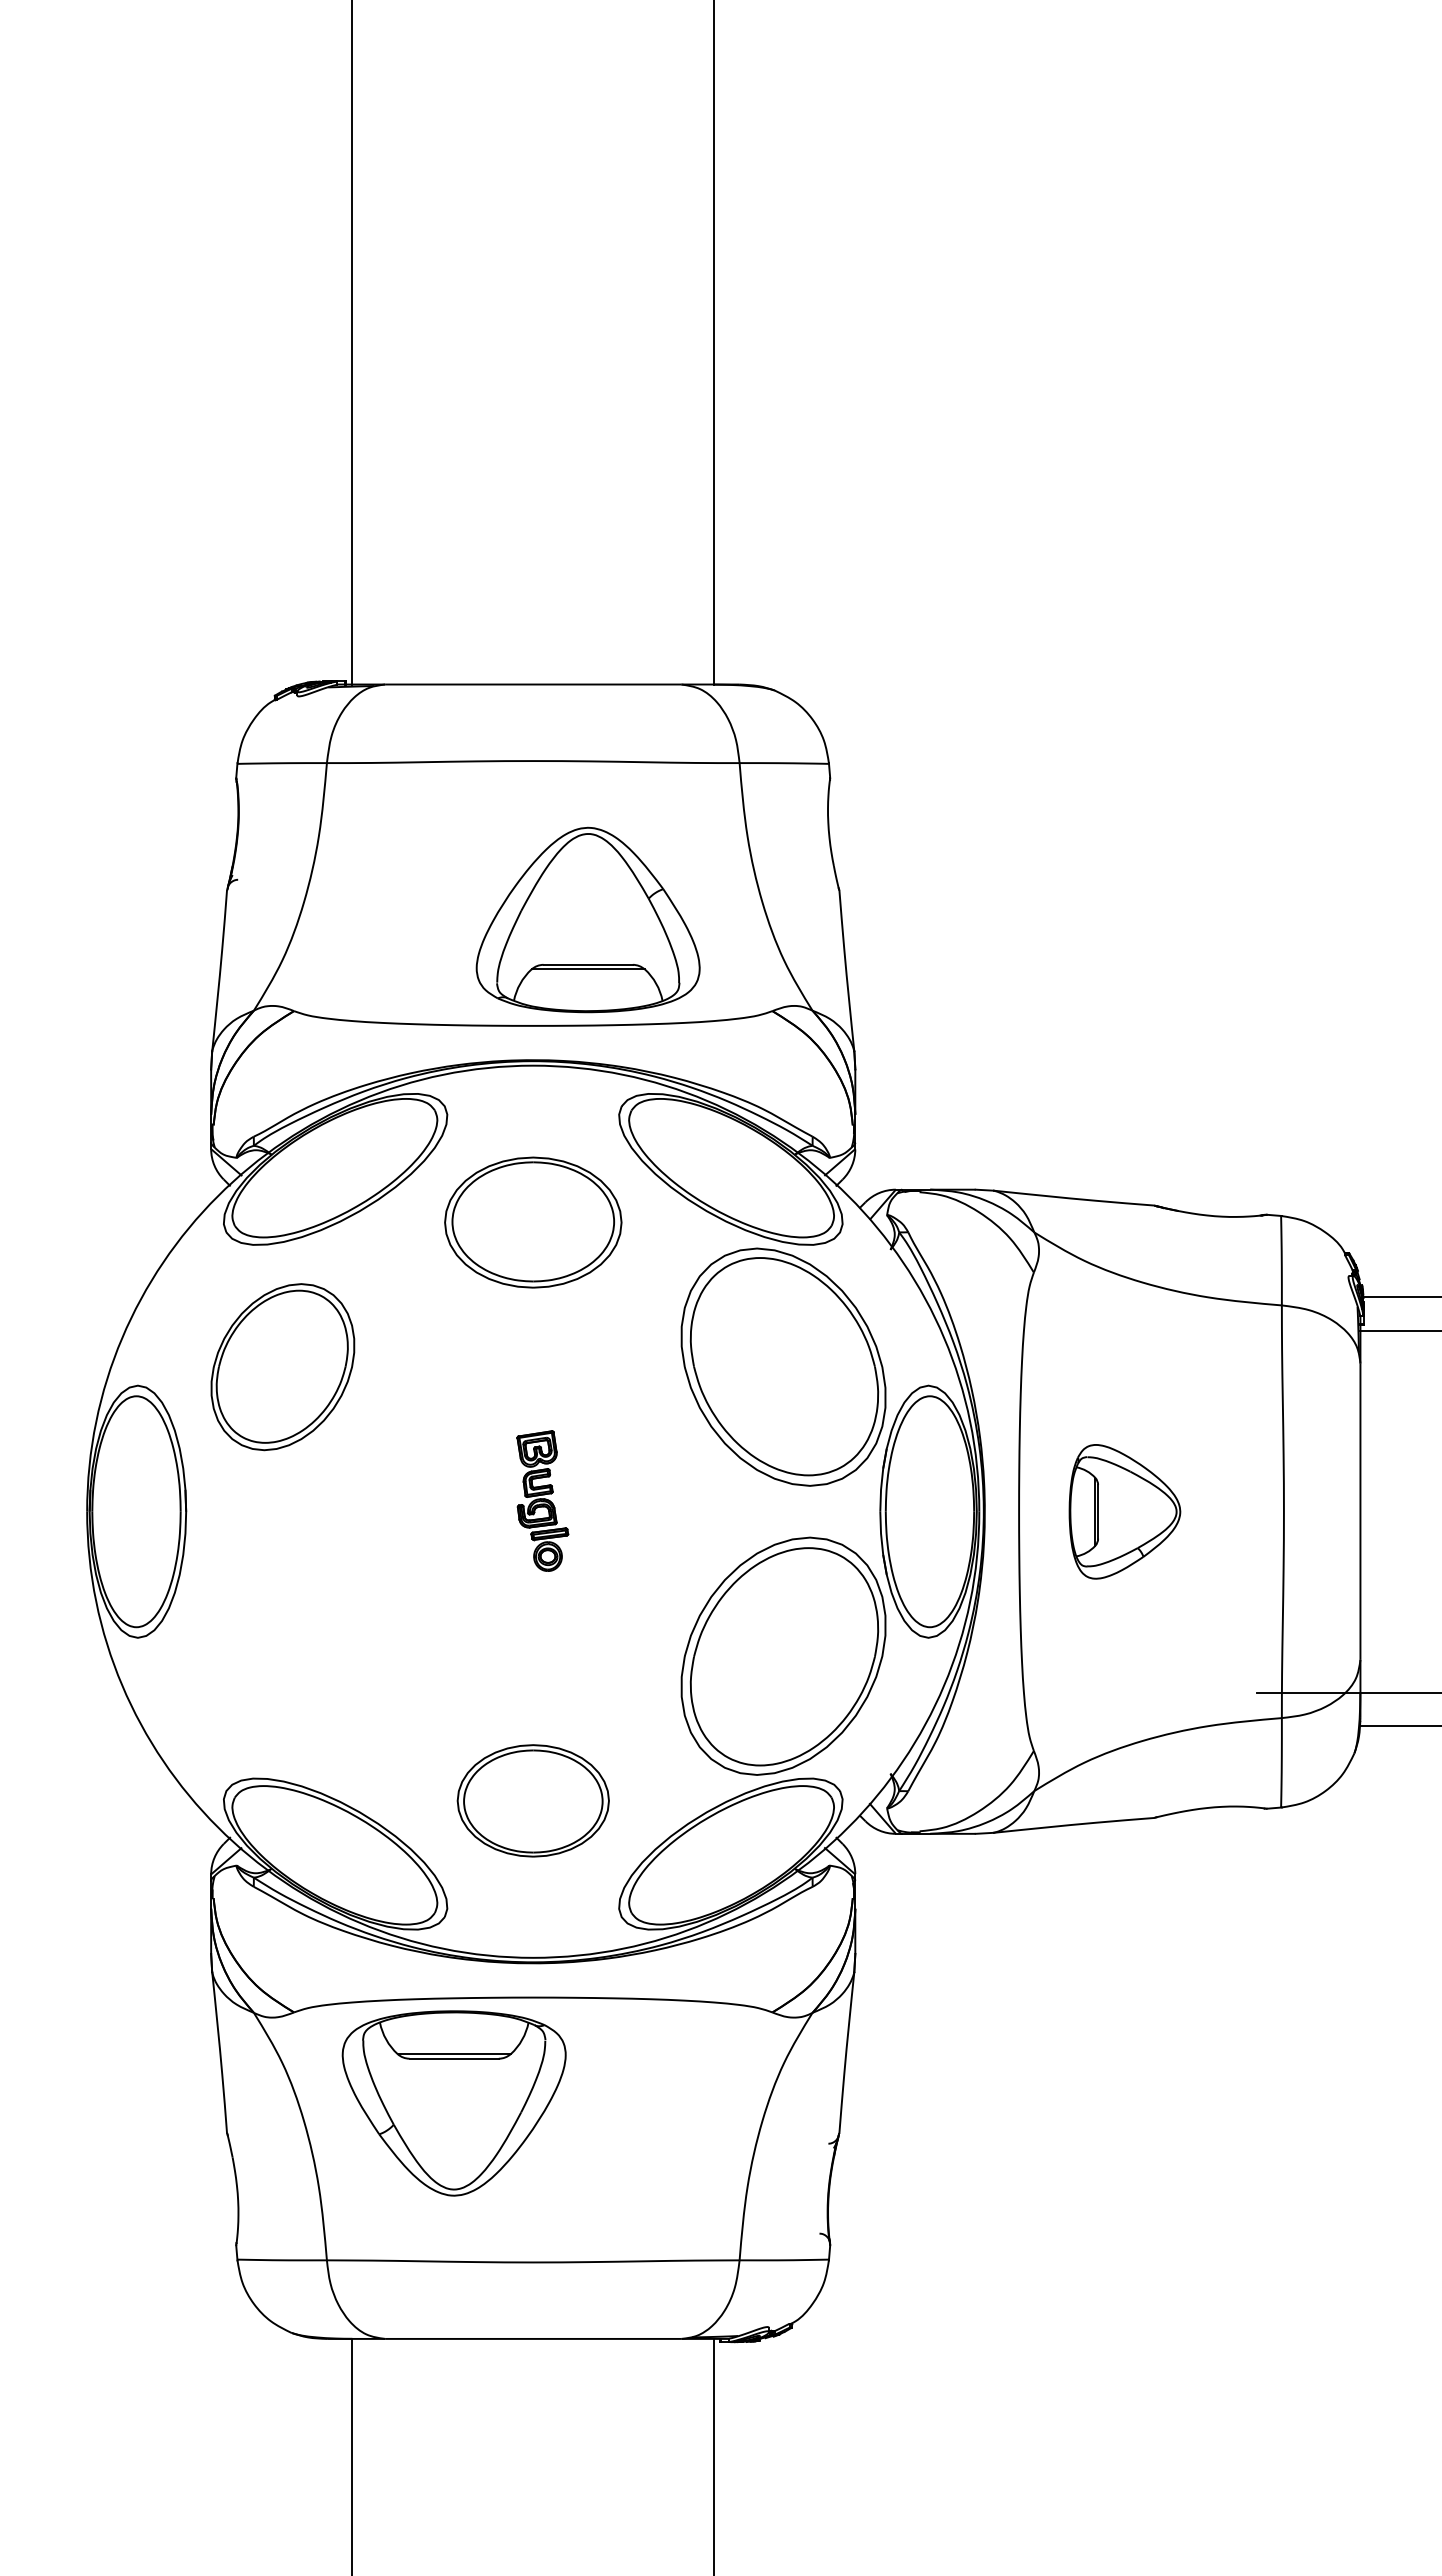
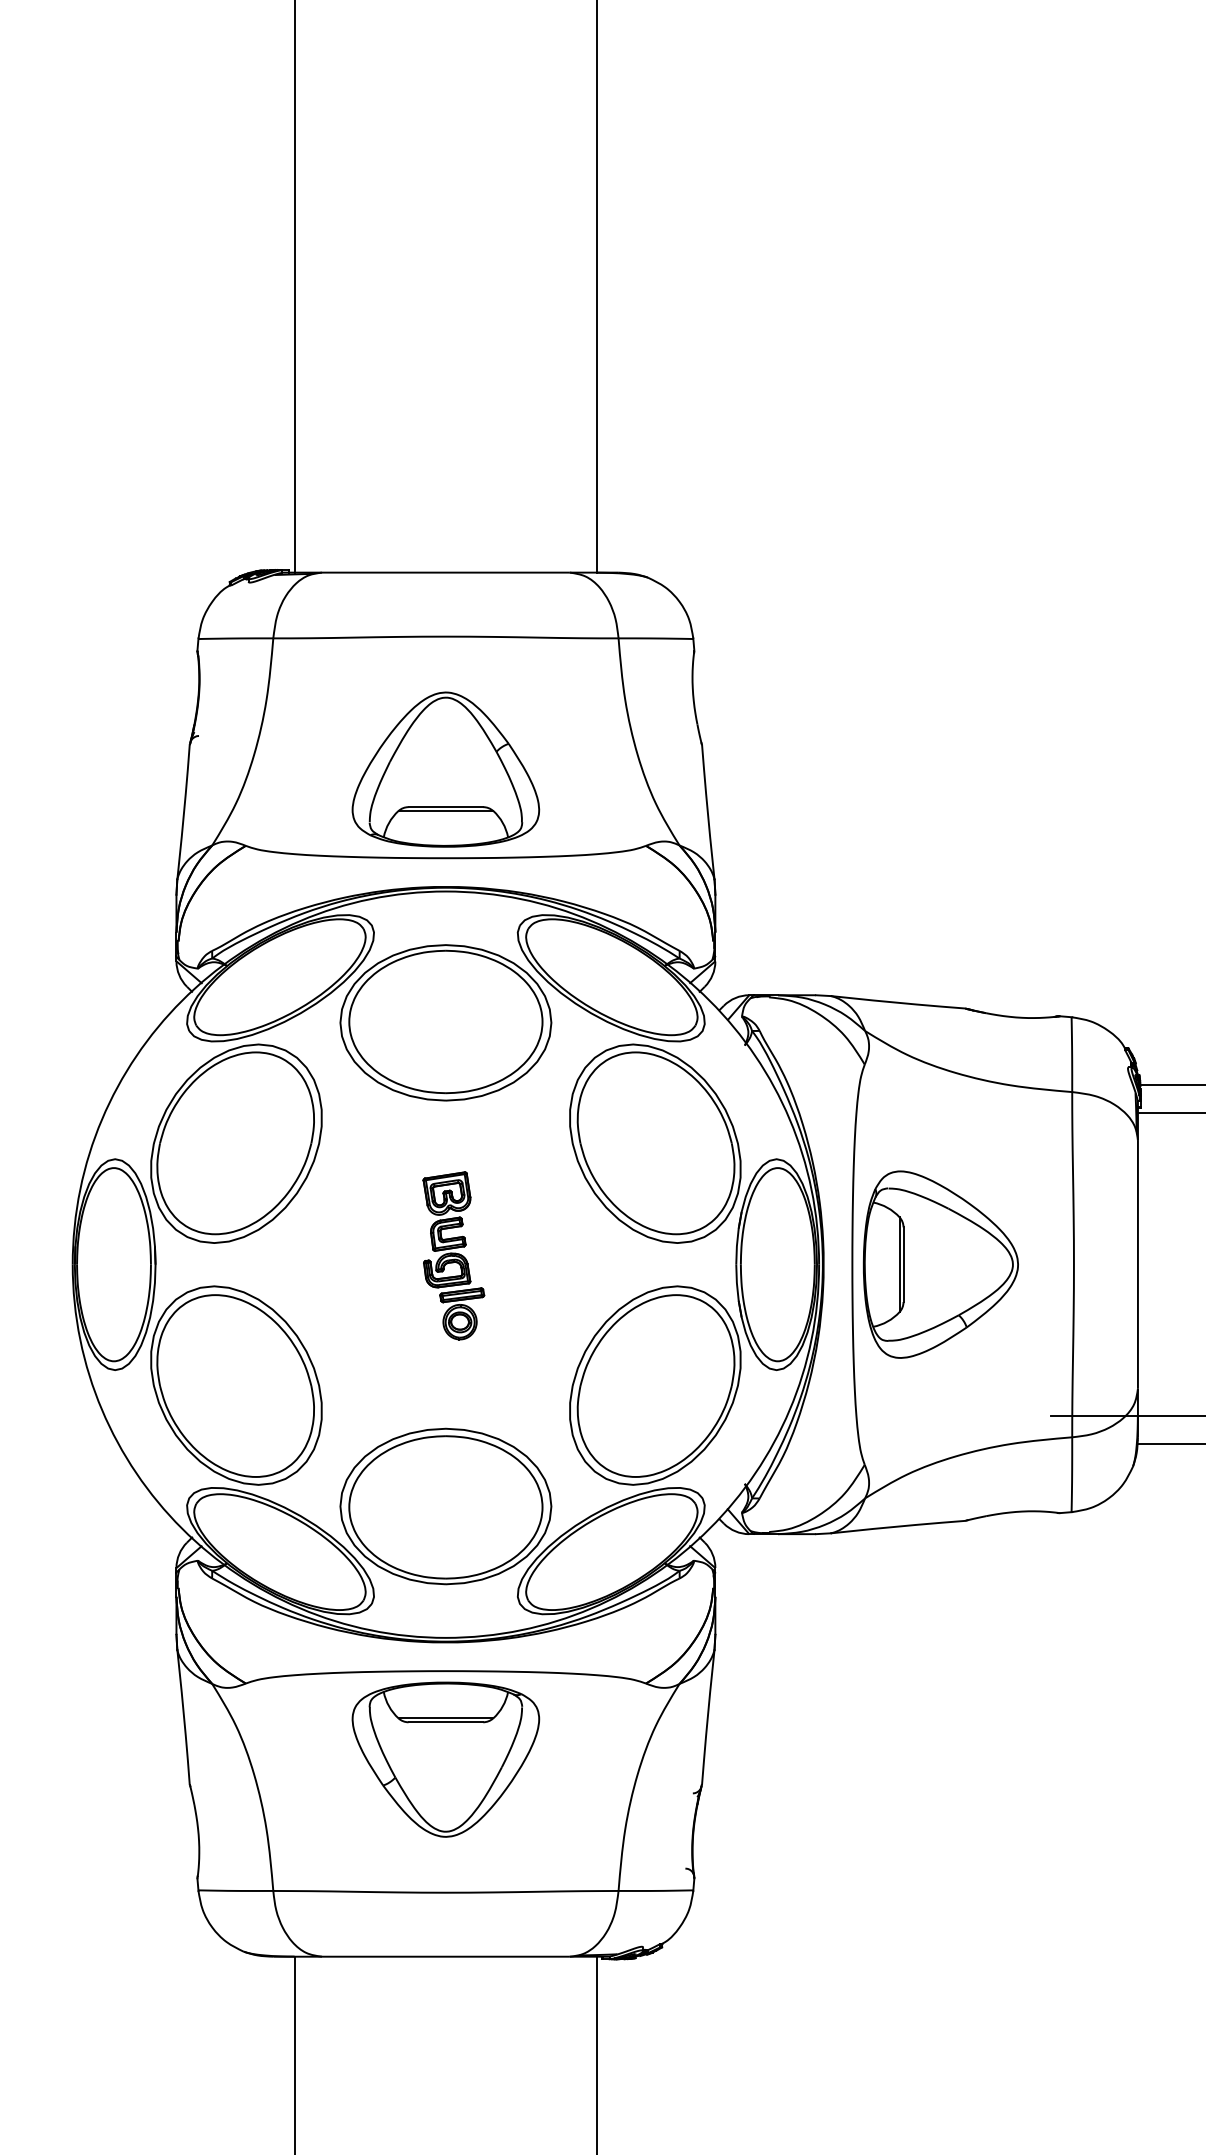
part: (587, 919) -> (445, 769), moved
part: (533, 1222) -> (446, 1022), size x1.43
part: (282, 1366) -> (236, 1143), size x1.43
part: (542, 1500) -> (453, 1255), size x1.43
part: (1124, 1511) -> (940, 1264), size x1.67
part: (282, 1655) -> (236, 1384), added
part: (533, 1800) -> (446, 1506), size x1.67
part: (453, 2103) -> (445, 1759), moved

